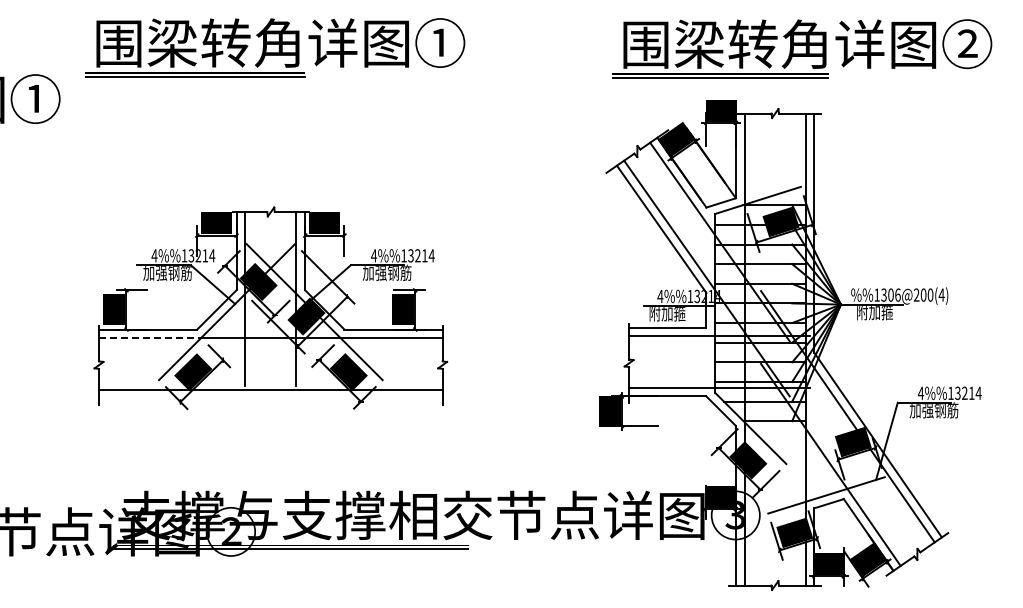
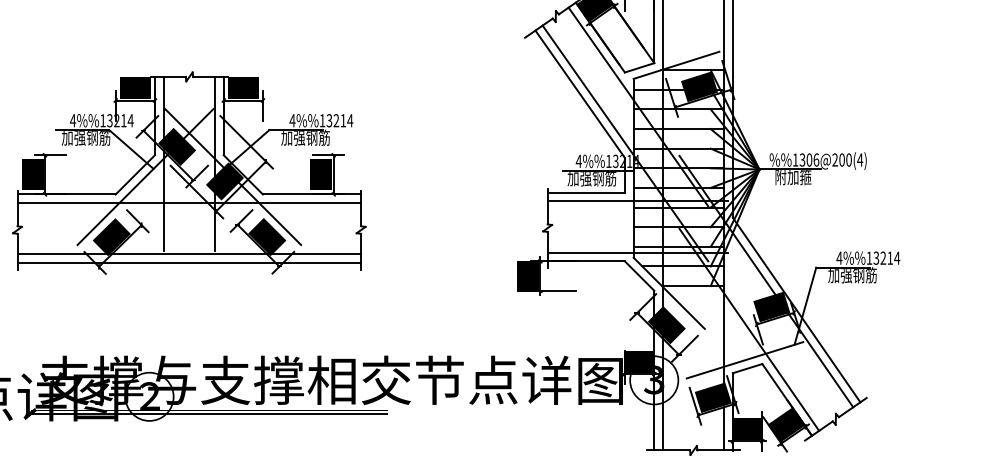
text: (673, 314) -> (591, 179), 附加箍 -> 加强钢筋
line: (150, 338) -> (68, 203), dashed -> solid
line: (270, 398) -> (188, 263), added

